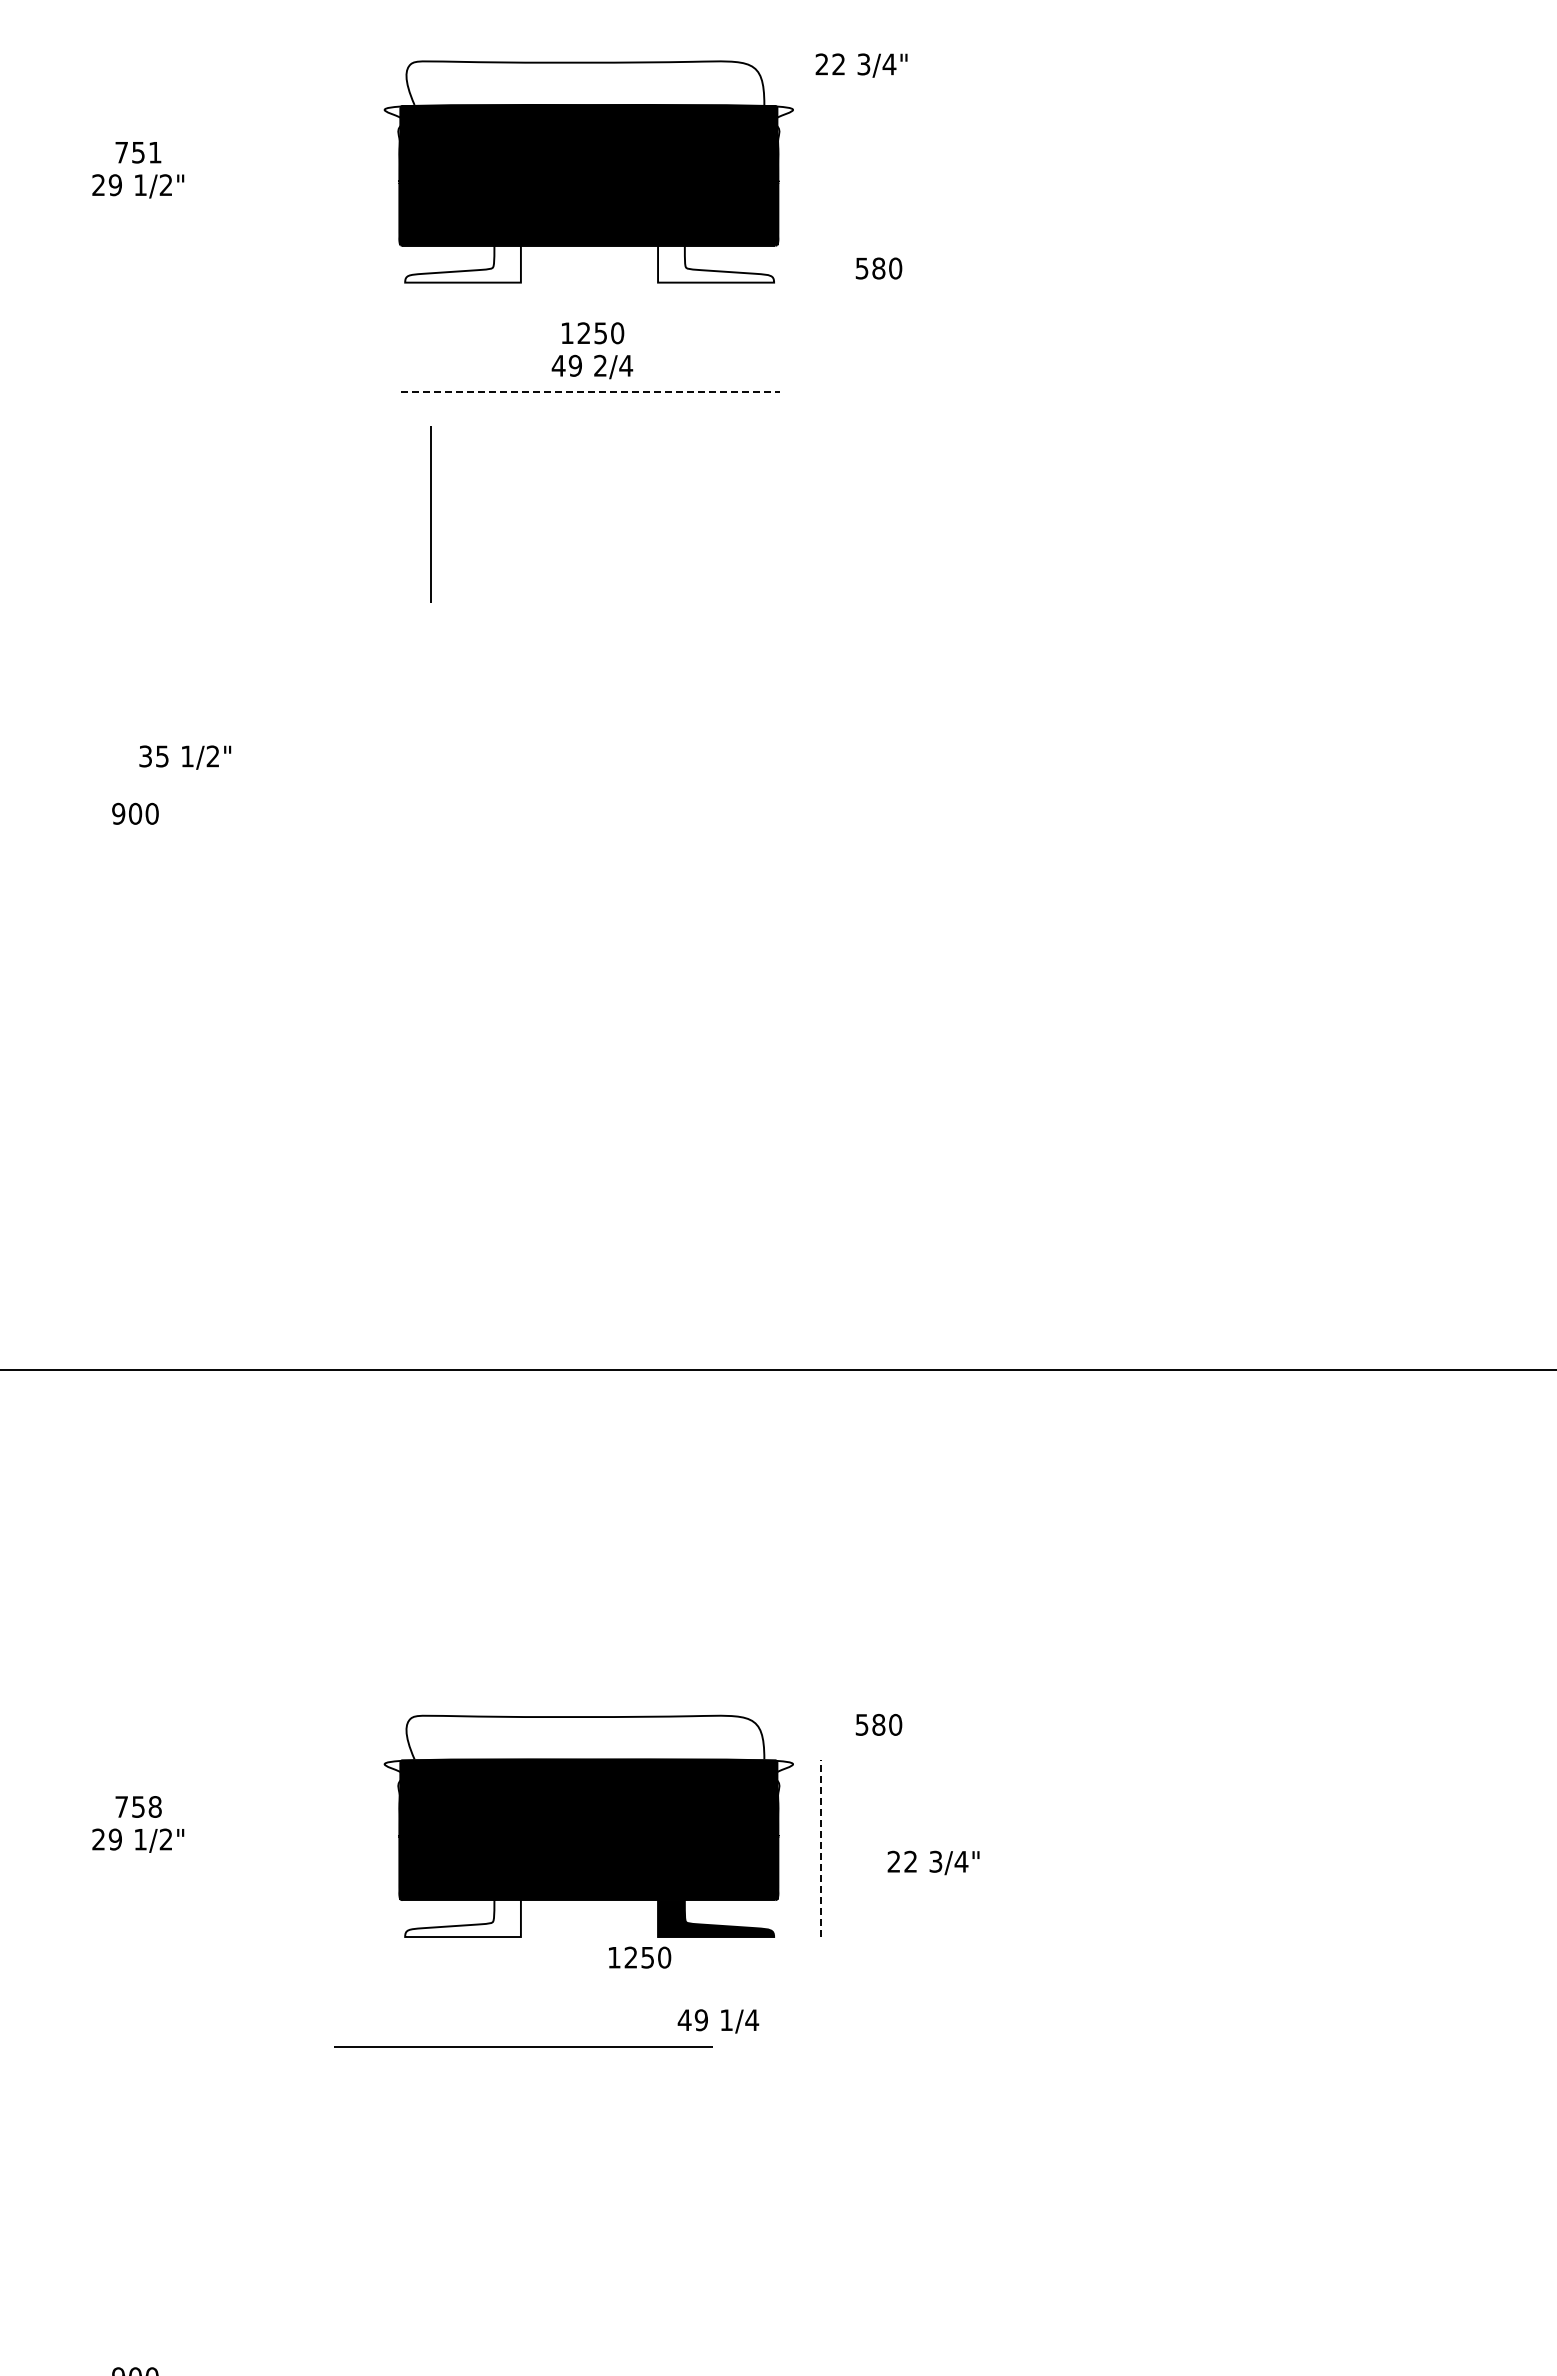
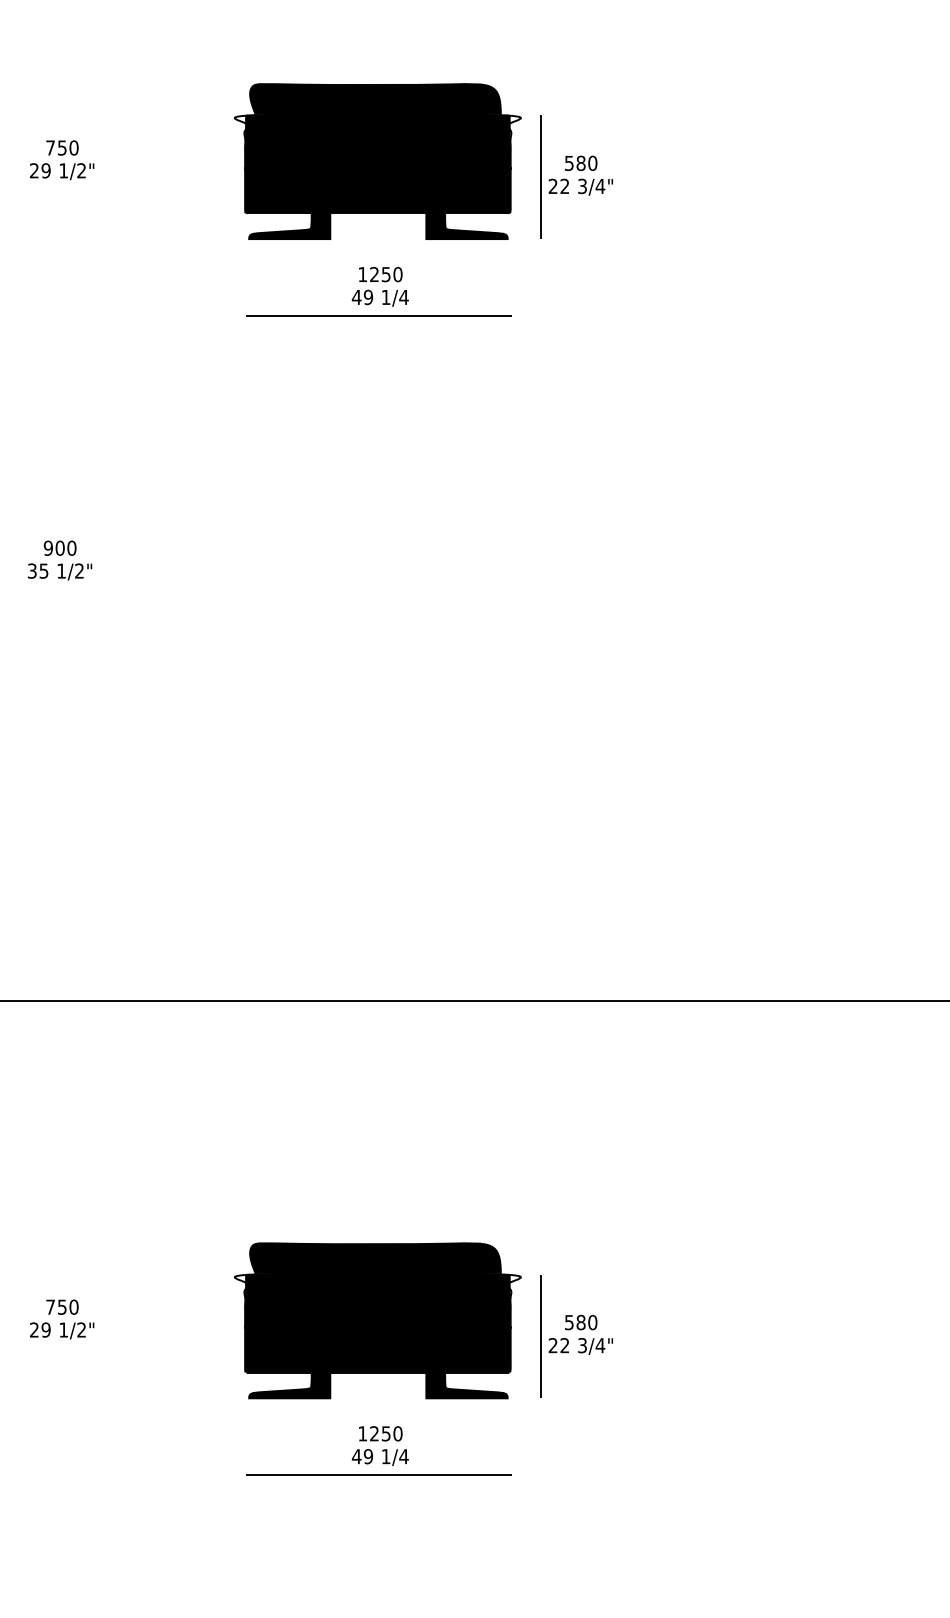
text: (861, 65) -> (580, 187), moved
fill: (585, 83) -> (375, 99), added
text: (154, 152) -> (73, 147), 751 -> 750
fill: (462, 263) -> (289, 225), added
fill: (716, 263) -> (467, 225), added
text: (878, 268) -> (580, 163), moved
text: (600, 365) -> (386, 297), 2/4 -> 1/4
line: (590, 392) -> (379, 316), dashed -> solid
line: (430, 514) -> (540, 177), moved
text: (185, 757) -> (60, 571), moved
text: (135, 813) -> (60, 548), moved
text: (878, 1724) -> (580, 1322), moved
fill: (585, 1737) -> (375, 1258), added
text: (154, 1806) -> (73, 1306), 758 -> 750
line: (821, 1848) -> (540, 1336), dashed -> solid
text: (933, 1862) -> (580, 1346), moved
fill: (462, 1918) -> (289, 1385), added
text: (640, 1957) -> (381, 1433), moved
text: (718, 2021) -> (380, 1457), moved
line: (523, 2046) -> (379, 1475), moved

